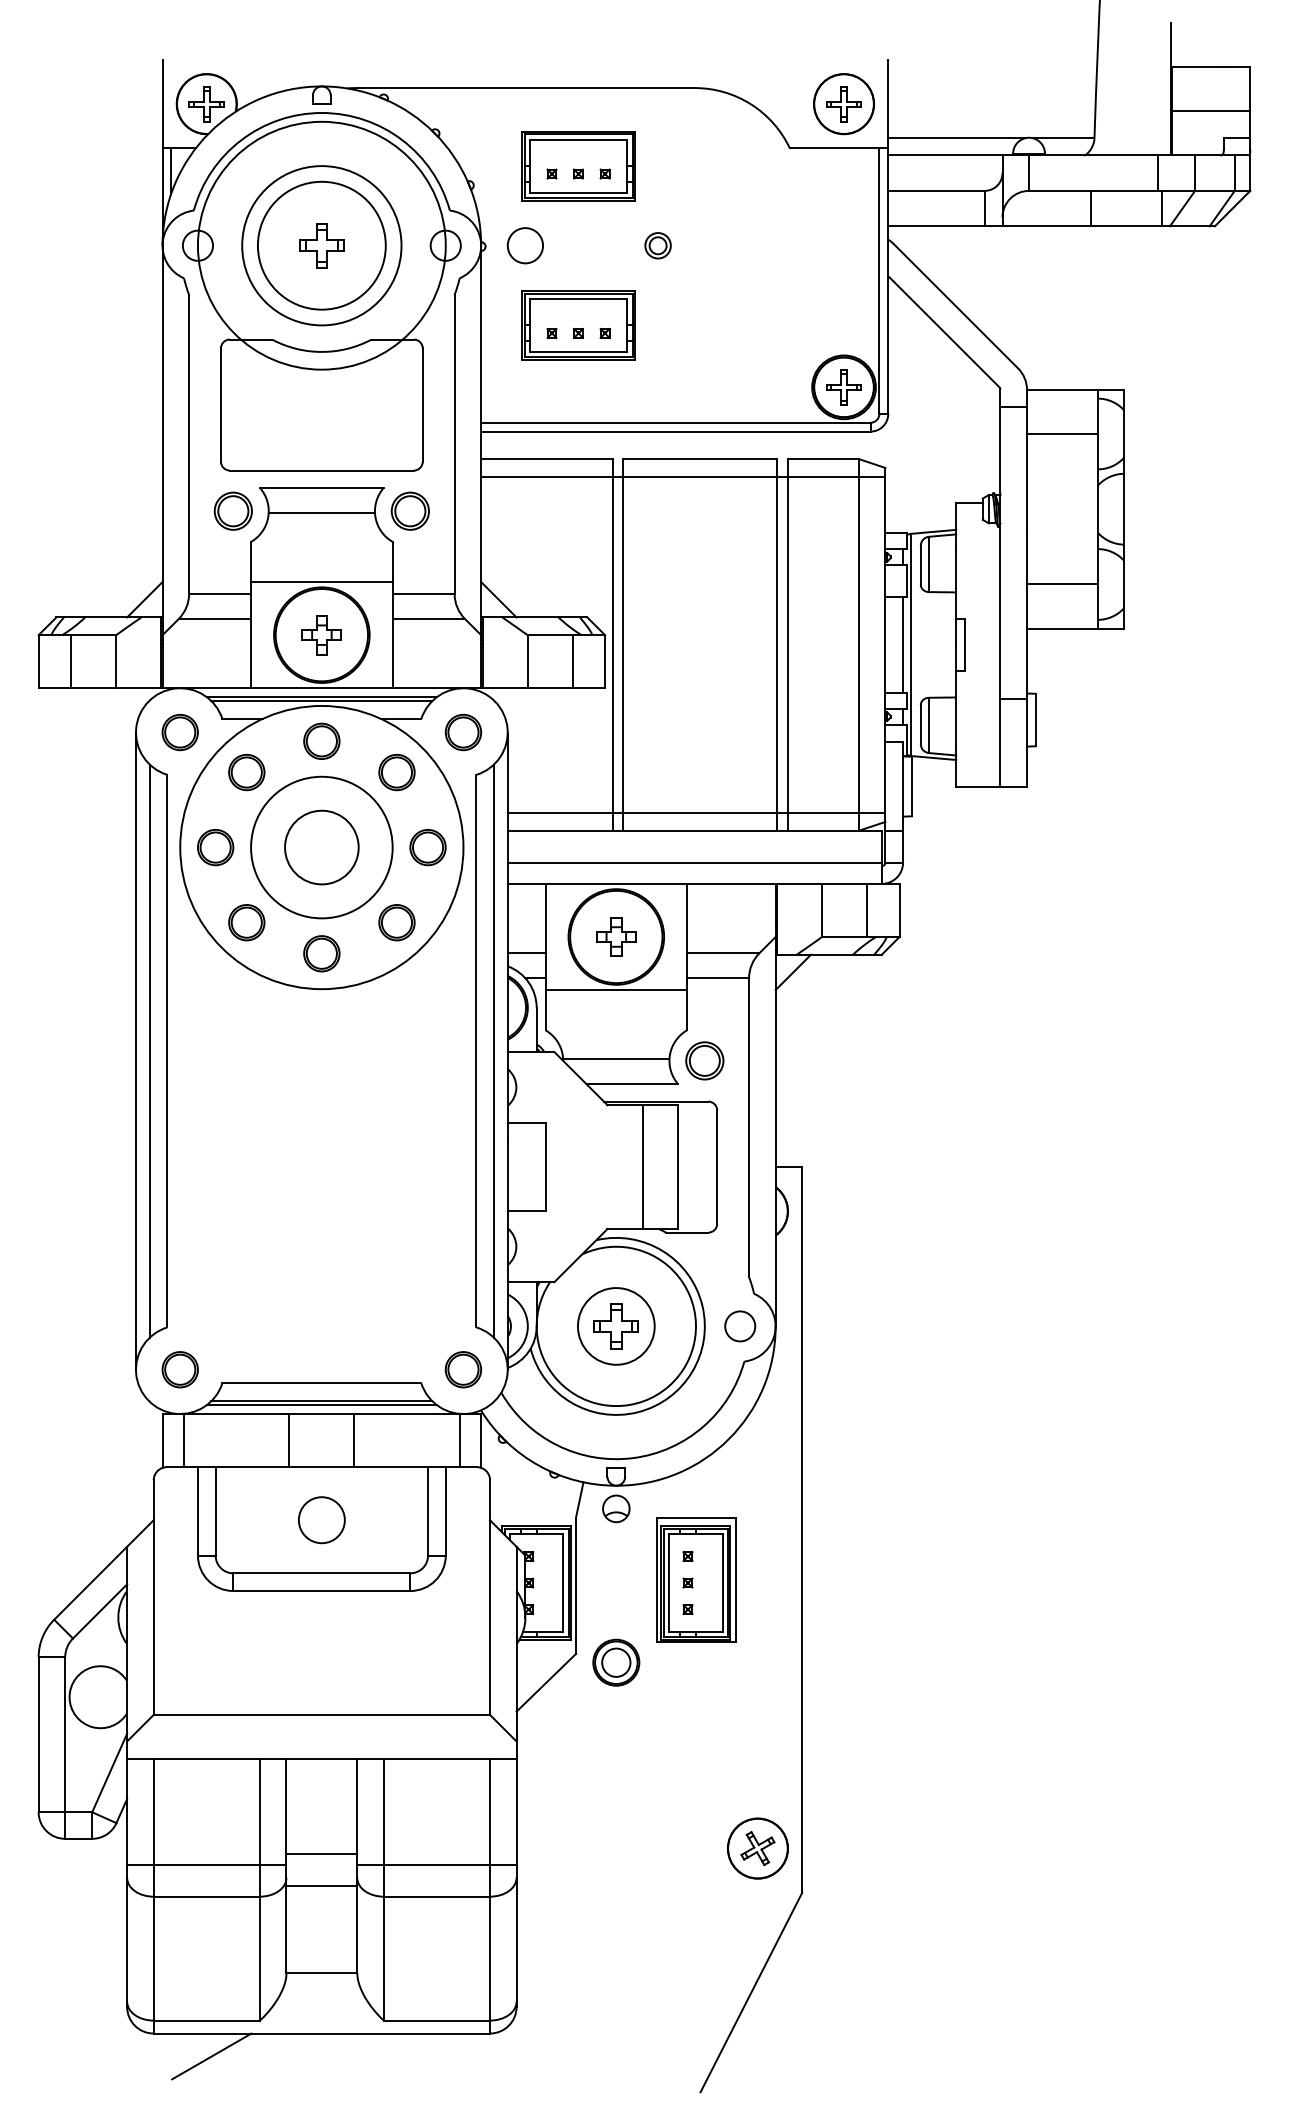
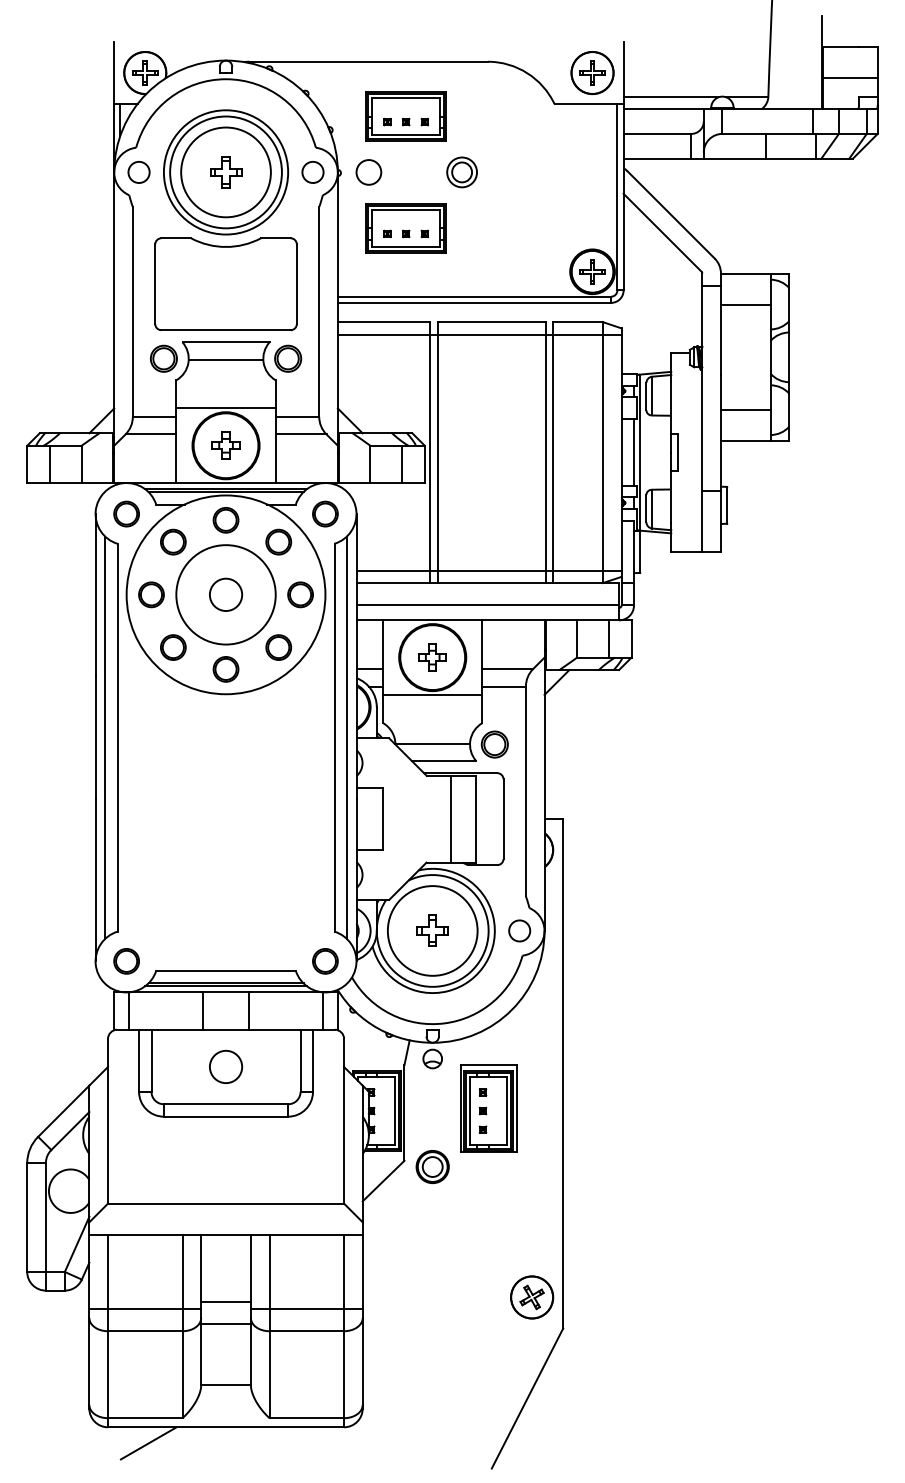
circle: (321, 245) -> (225, 172), size x0.71
part: (657, 245) -> (461, 172), size x1.67
circle: (321, 847) -> (225, 594), size x0.62
circle: (616, 1325) -> (432, 930), size x1.67

